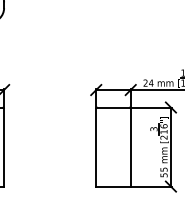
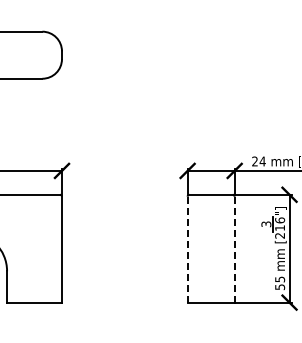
line: (96, 147) -> (187, 249), solid -> dashed
line: (130, 147) -> (234, 249), solid -> dashed

